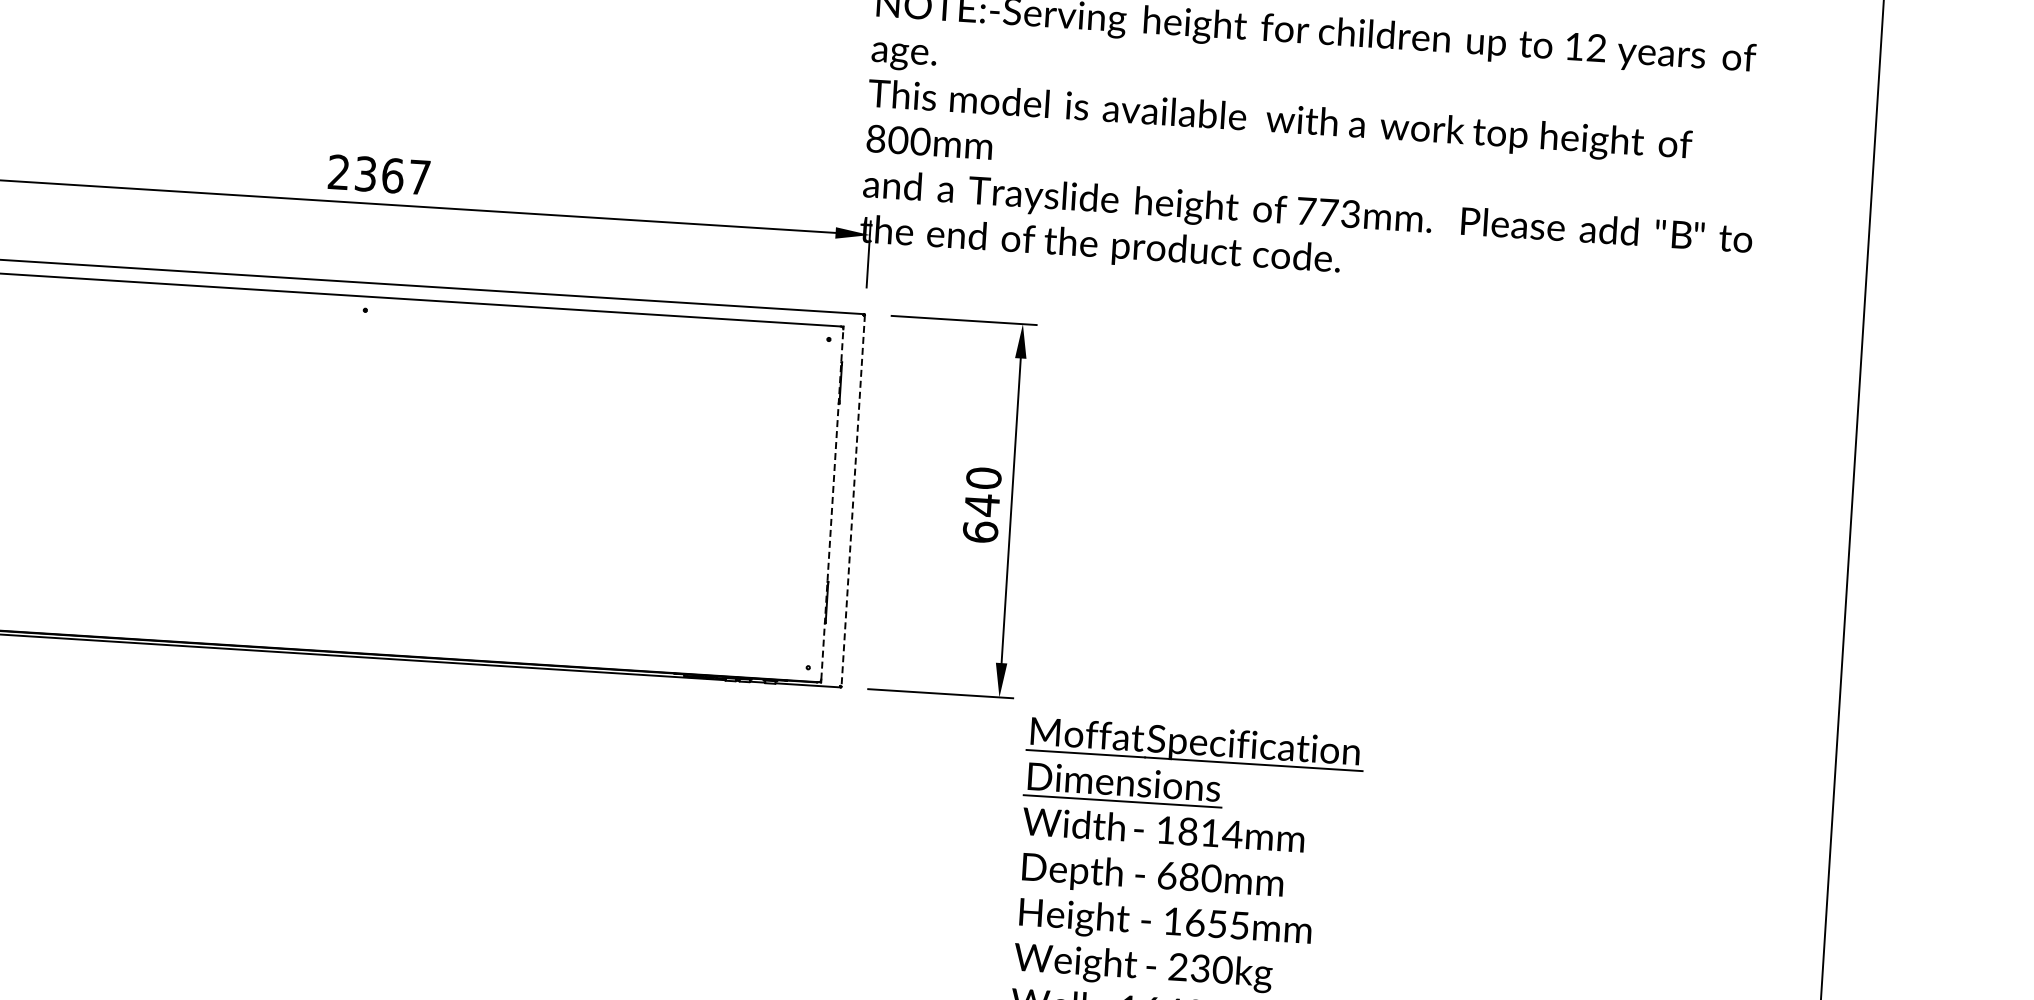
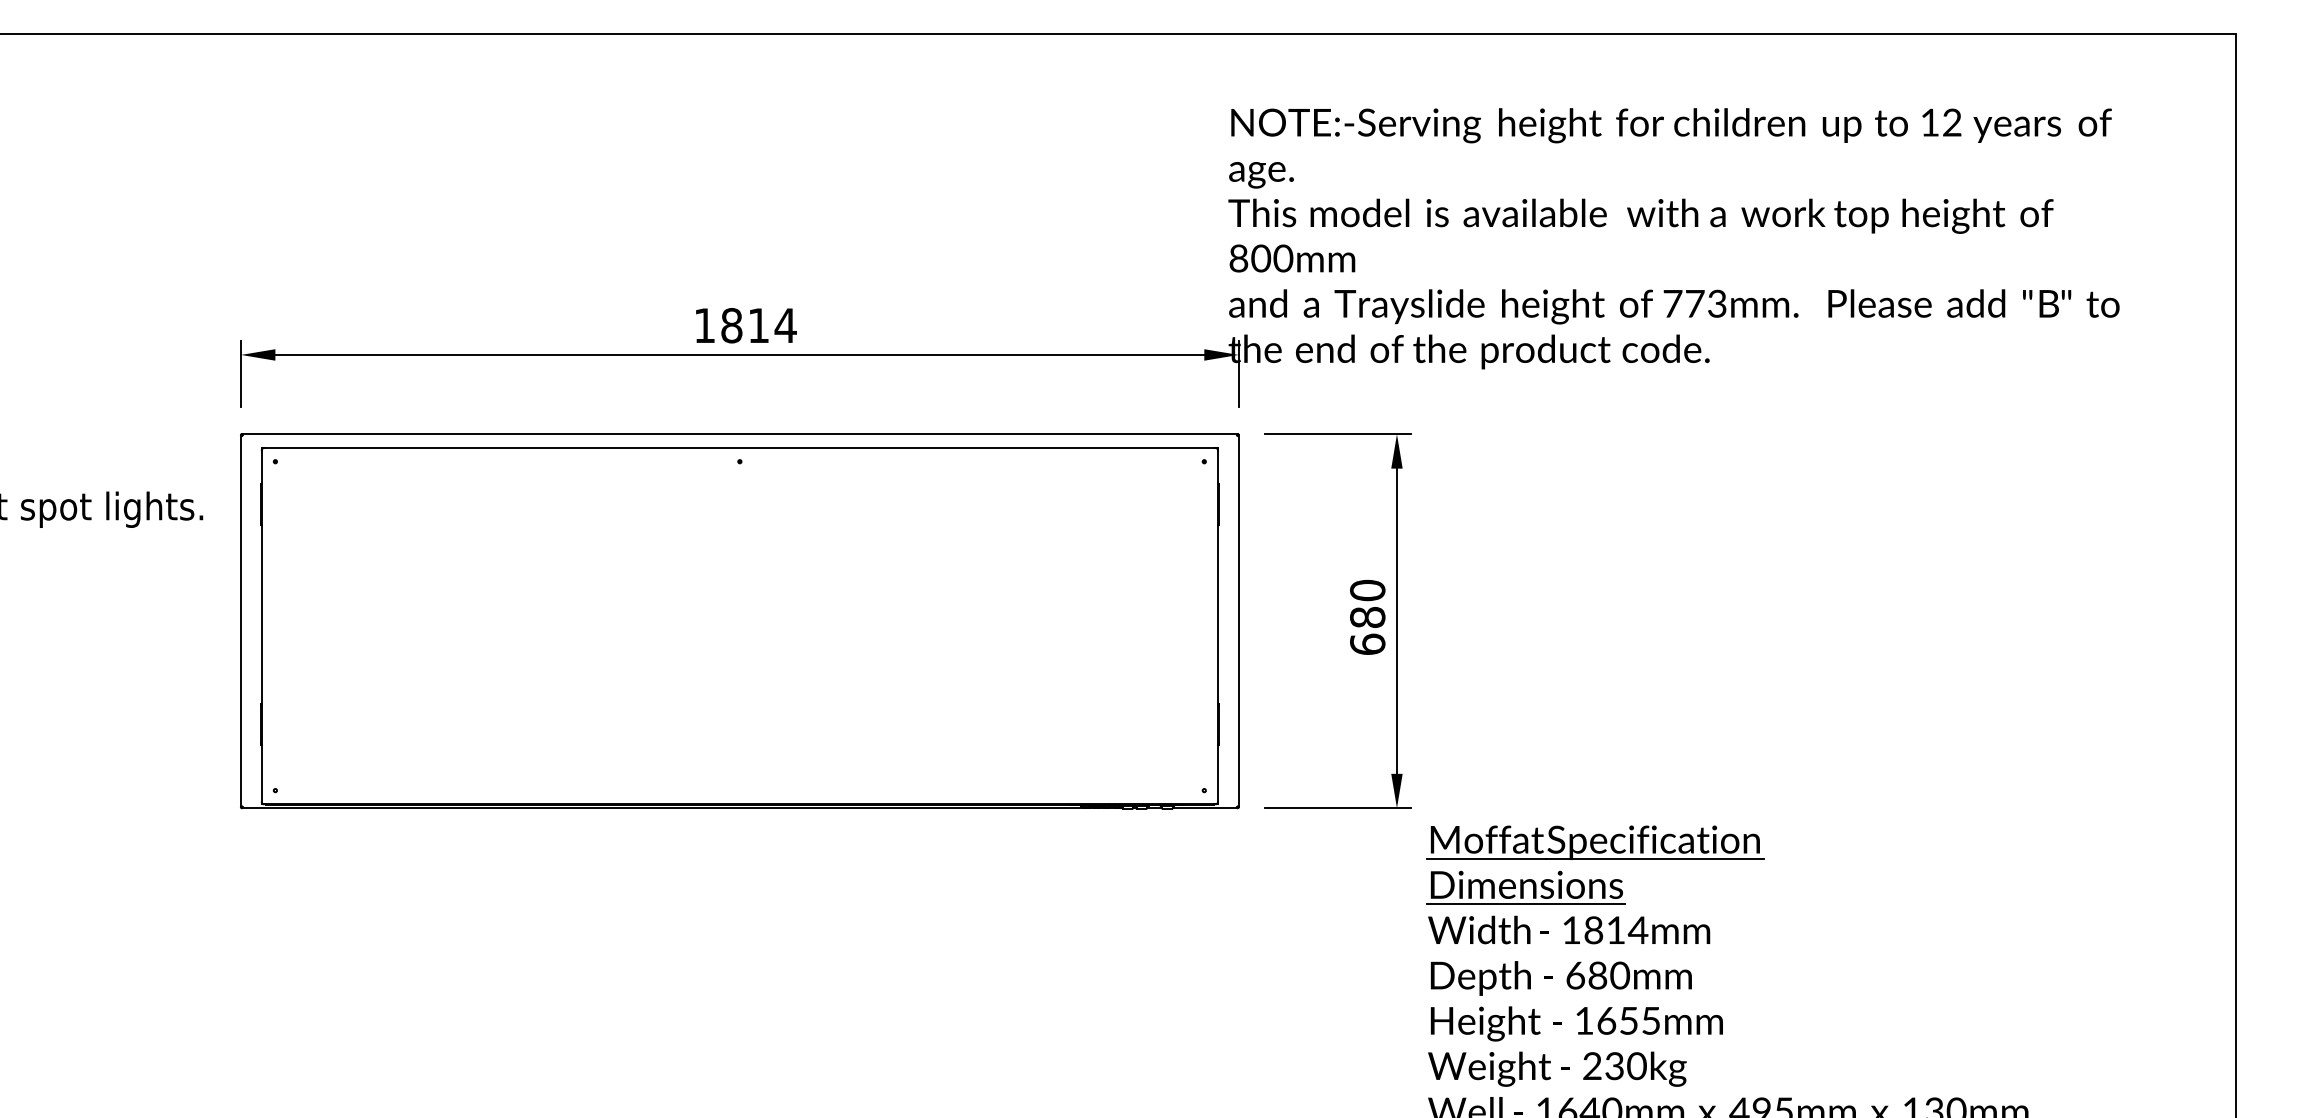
text: (379, 174) -> (745, 325), 2367 -> 1814
line: (853, 501) -> (1238, 621), dashed -> solid
line: (832, 503) -> (1218, 625), dashed -> solid
text: (982, 505) -> (1367, 617), 640 -> 680

